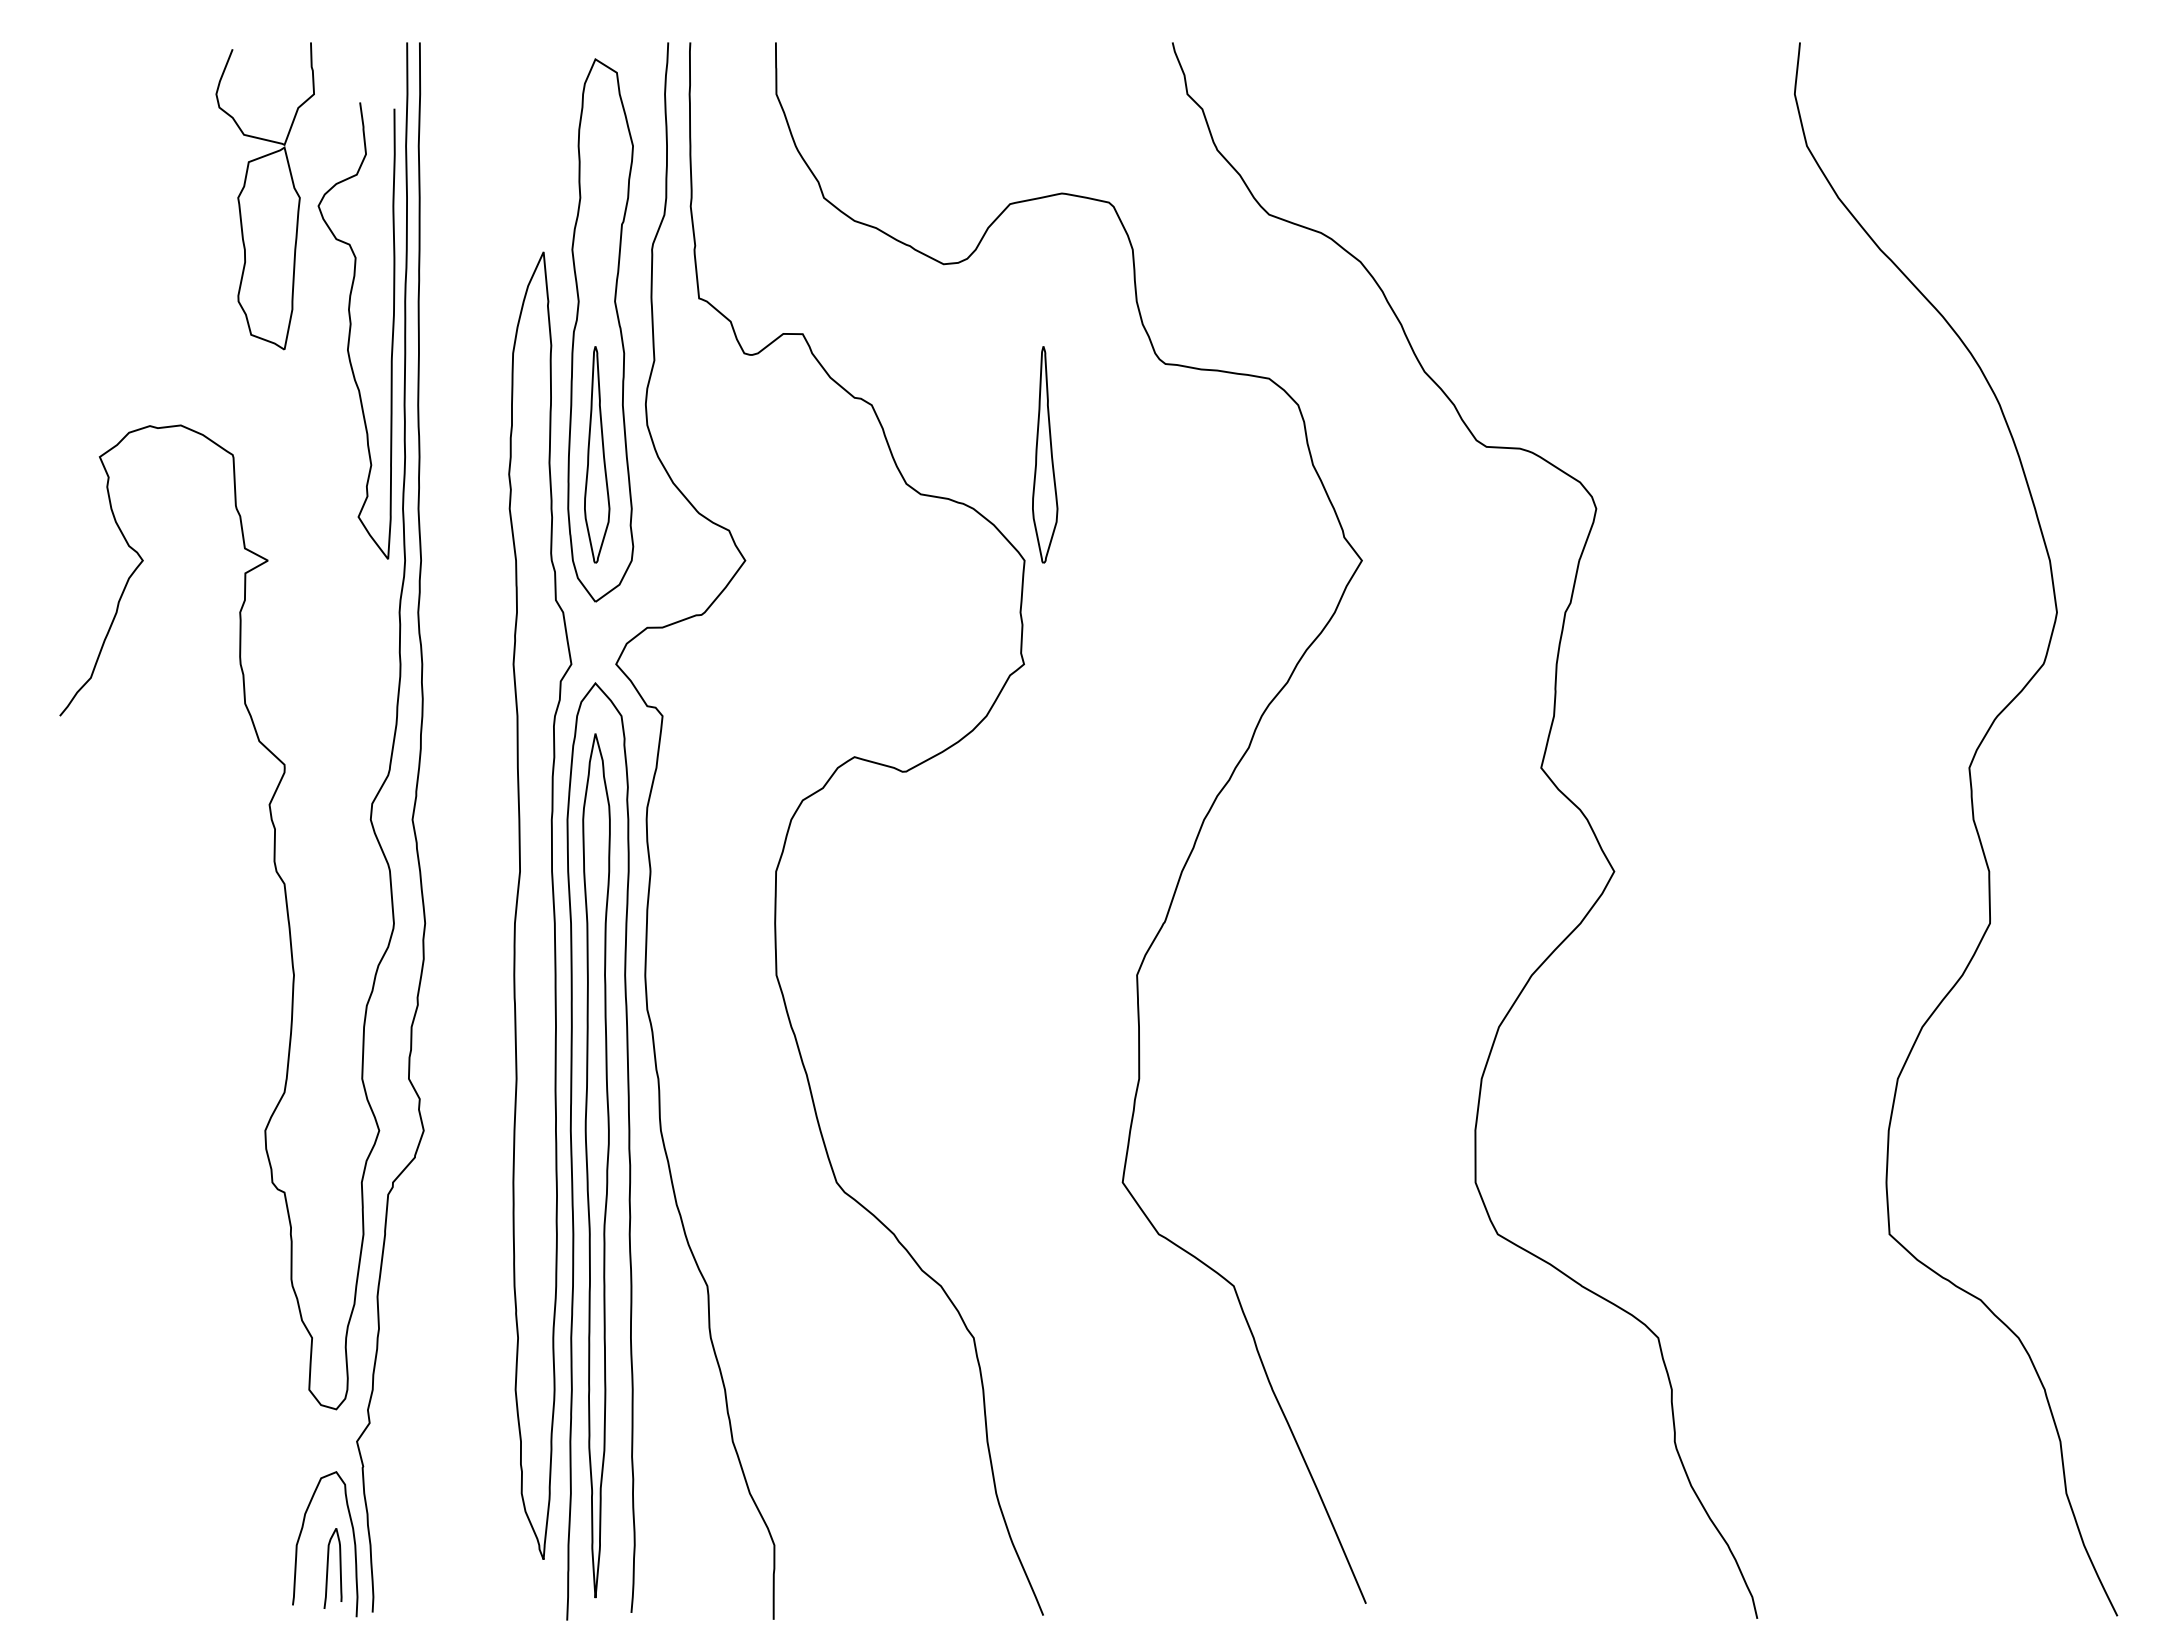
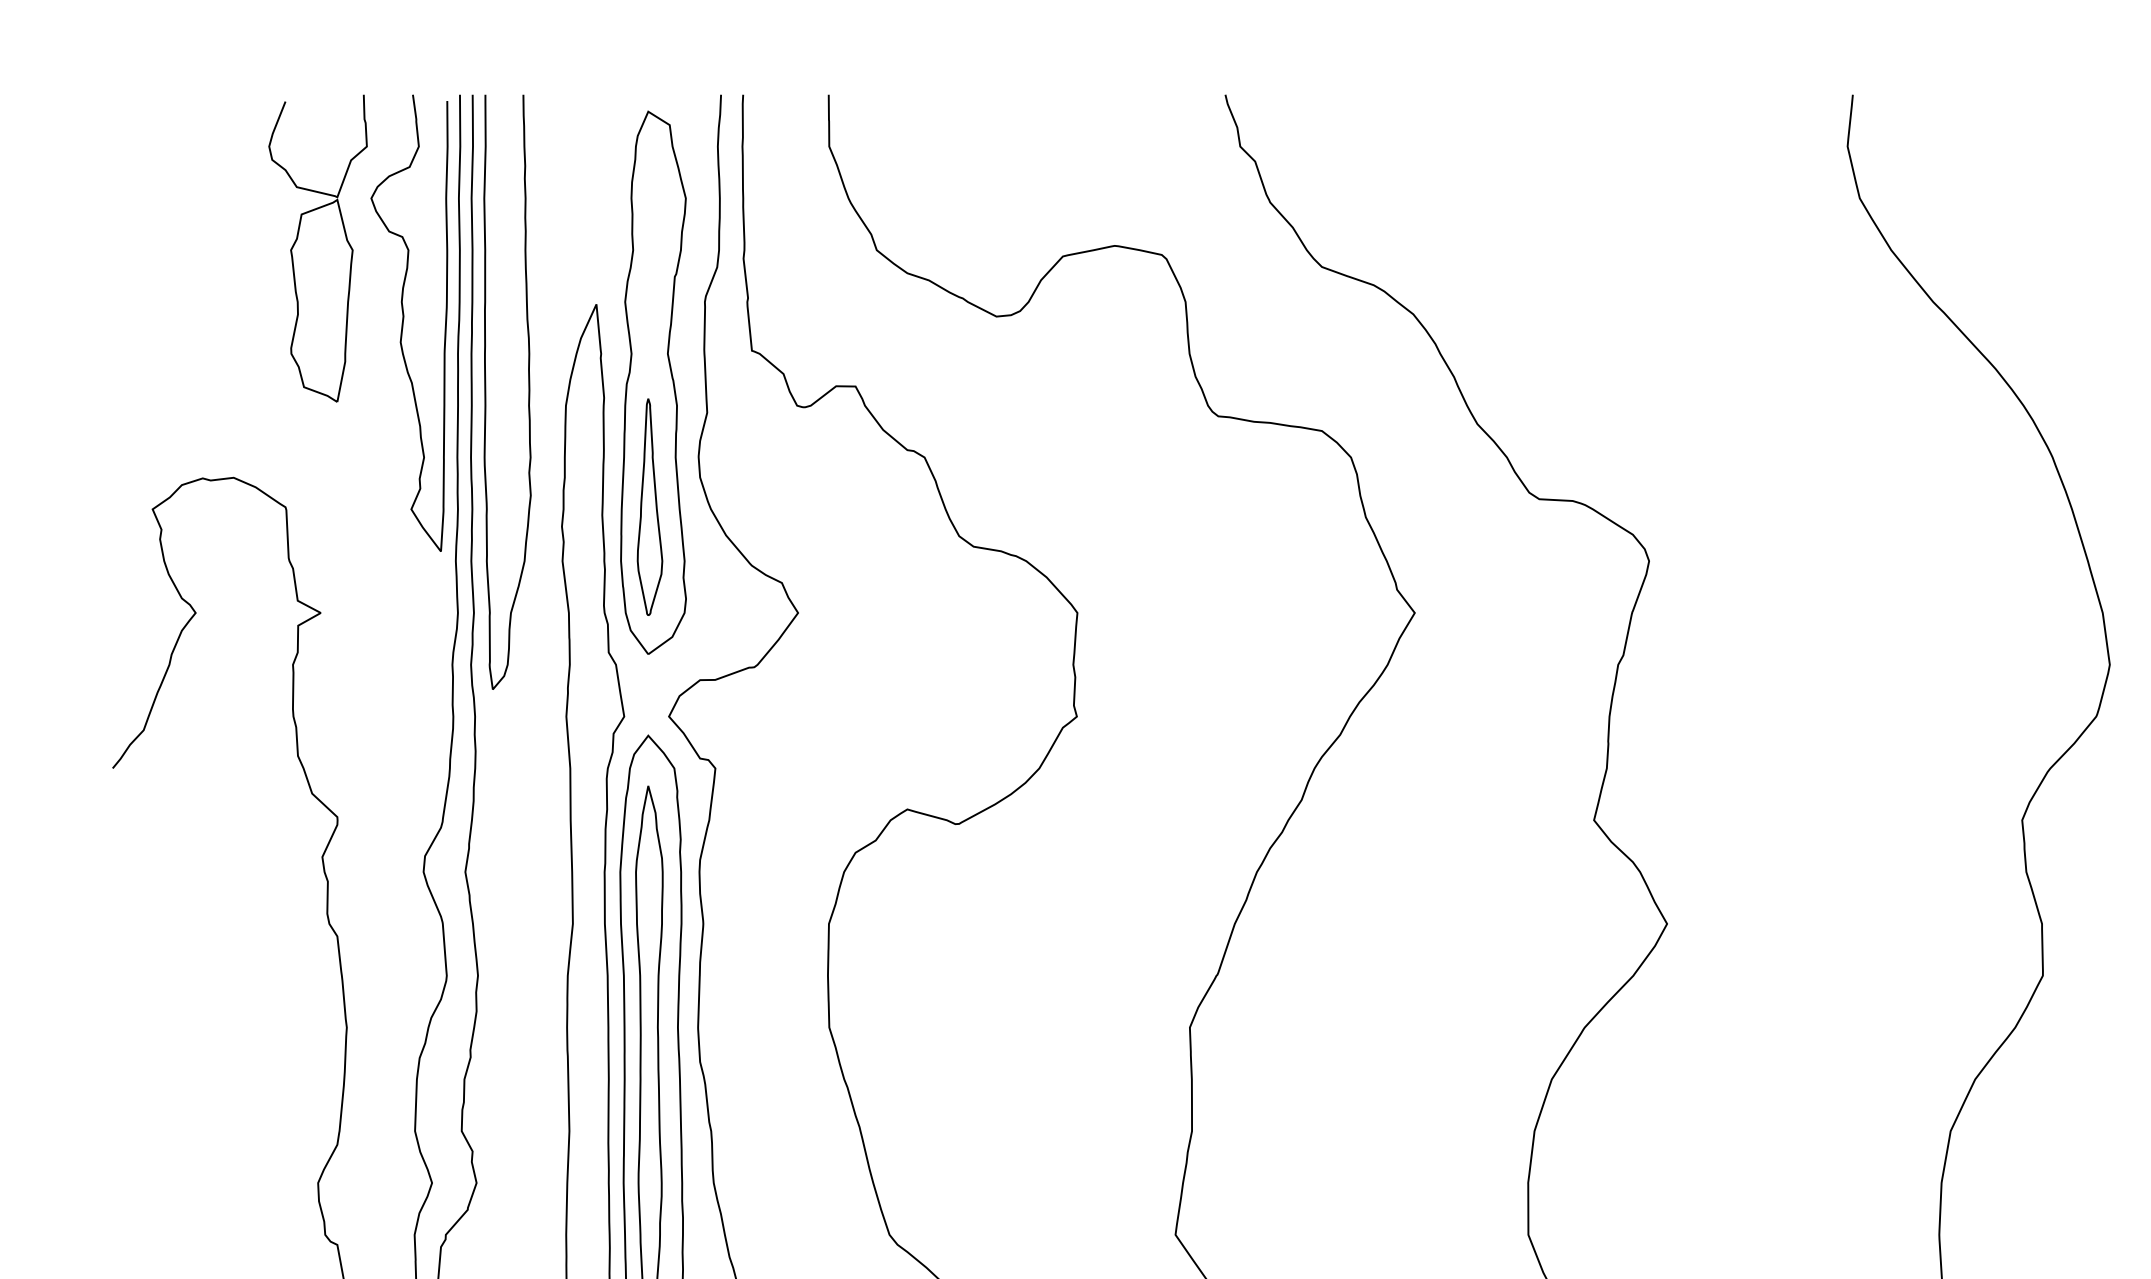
curve: (351, 328) -> (404, 320), moved
curve: (433, 339) -> (486, 391), added
part: (1045, 454) -> (1098, 506), removed

